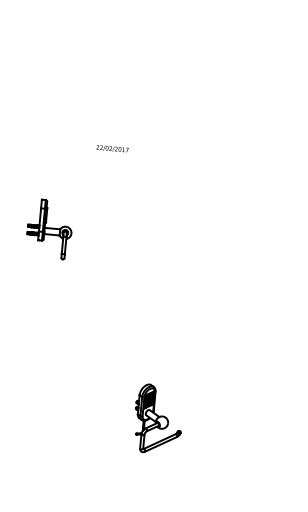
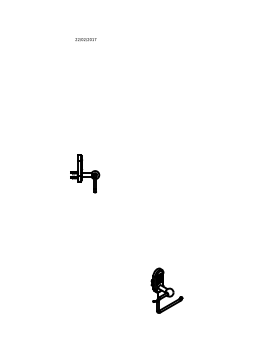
text: (111, 148) -> (85, 39), moved

